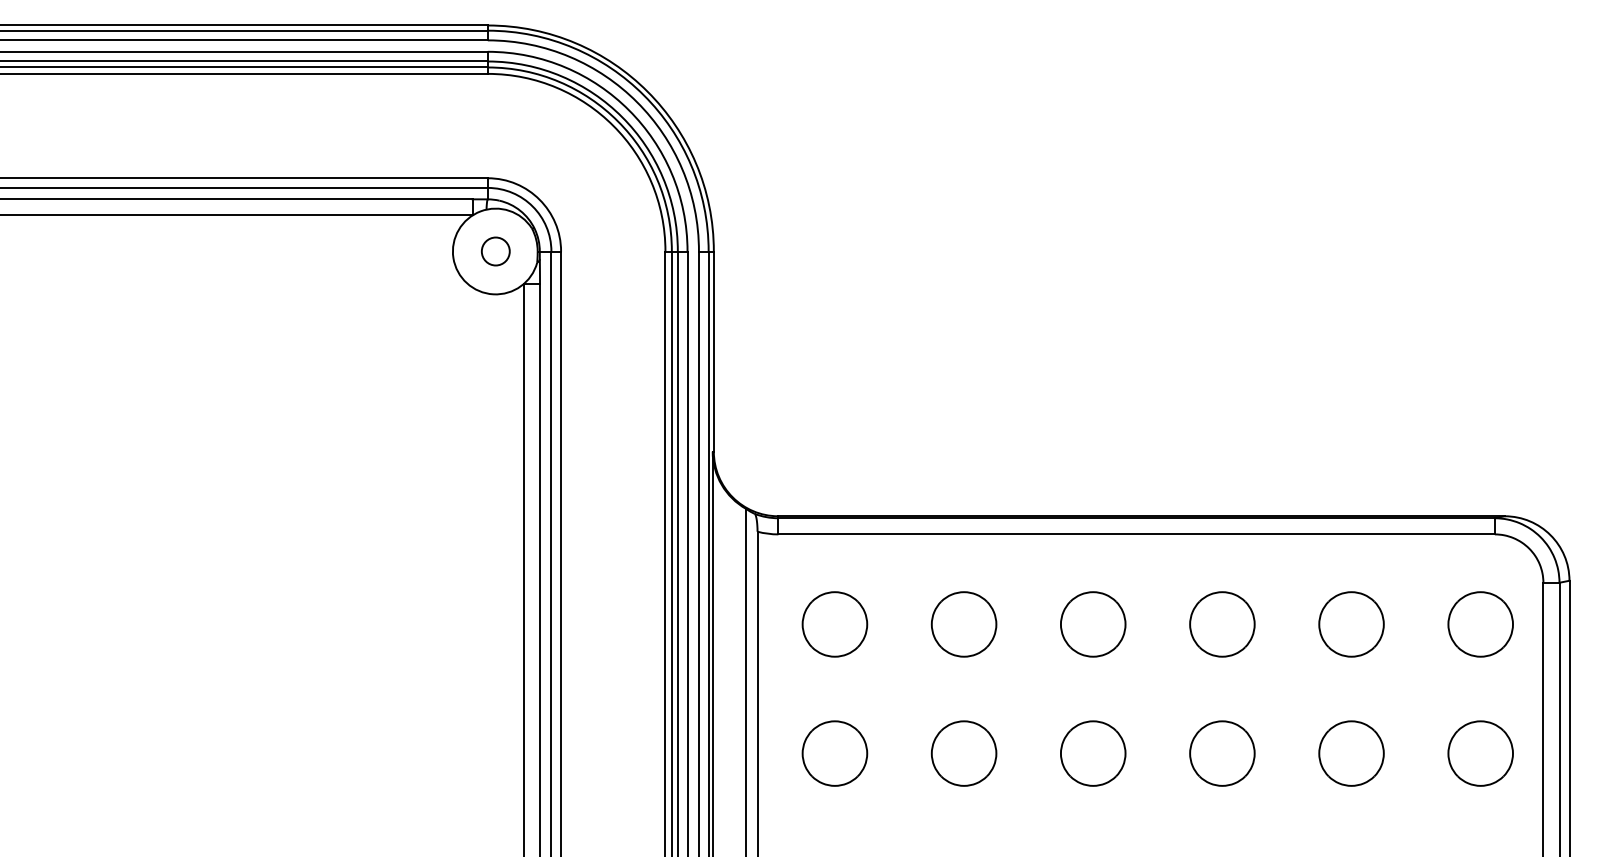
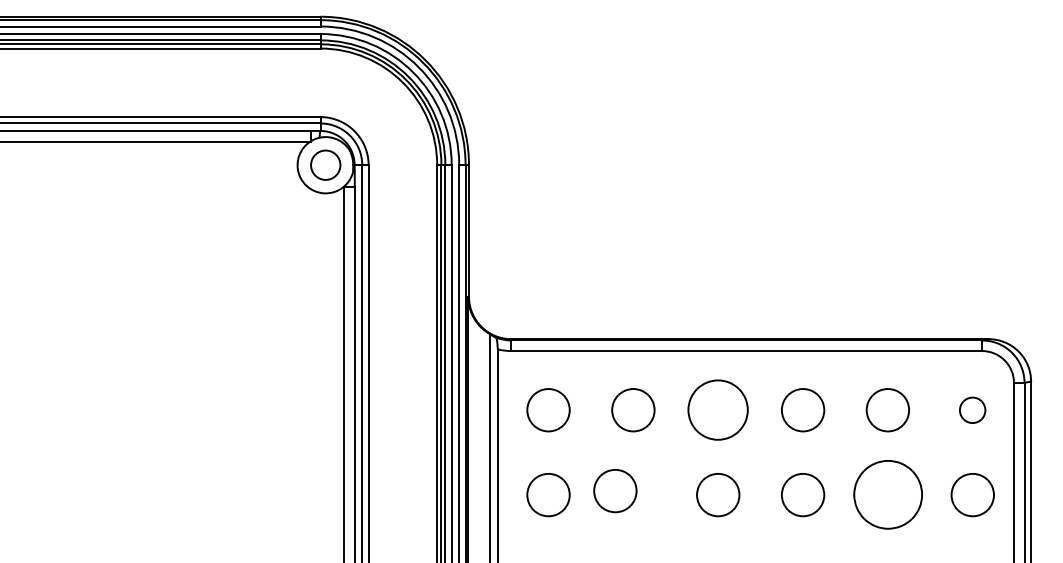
circle: (495, 251) -> (325, 165), size x1.6
part: (1093, 624) -> (718, 410), size x1.4
part: (1480, 624) -> (972, 410), size x0.6
part: (964, 754) -> (615, 491), moved
part: (1350, 754) -> (887, 495), size x1.6

